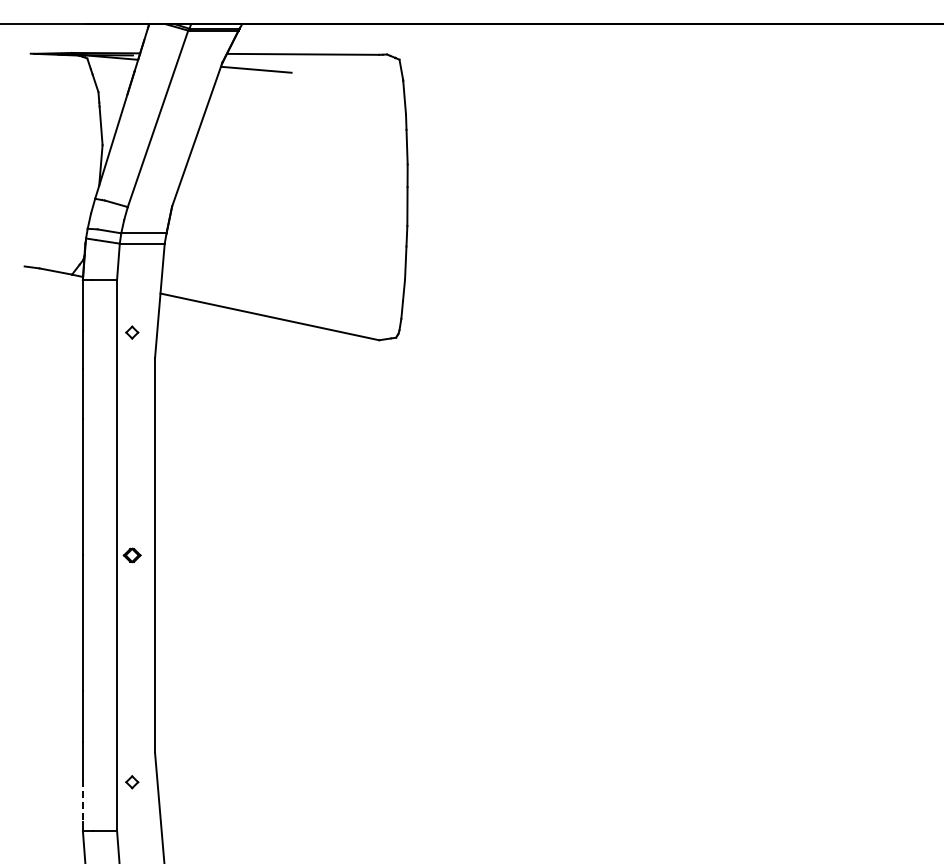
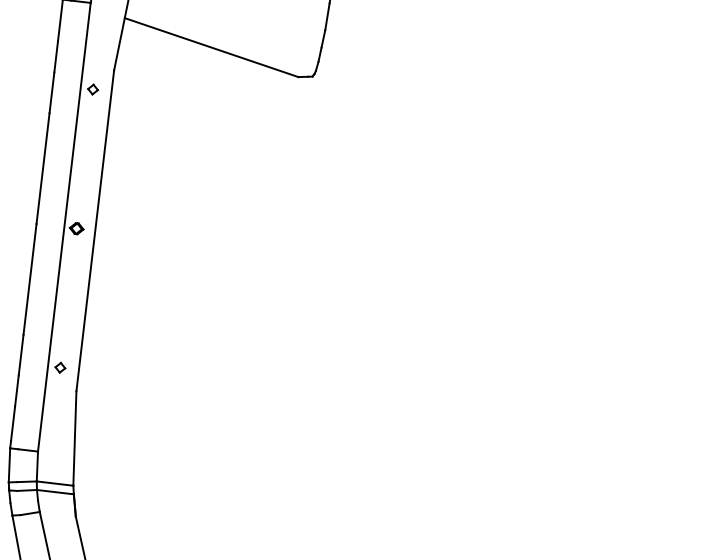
part: (132, 332) -> (93, 89), moved
part: (132, 782) -> (60, 368), moved
line: (82, 800) -> (12, 423), dashed -> solid

